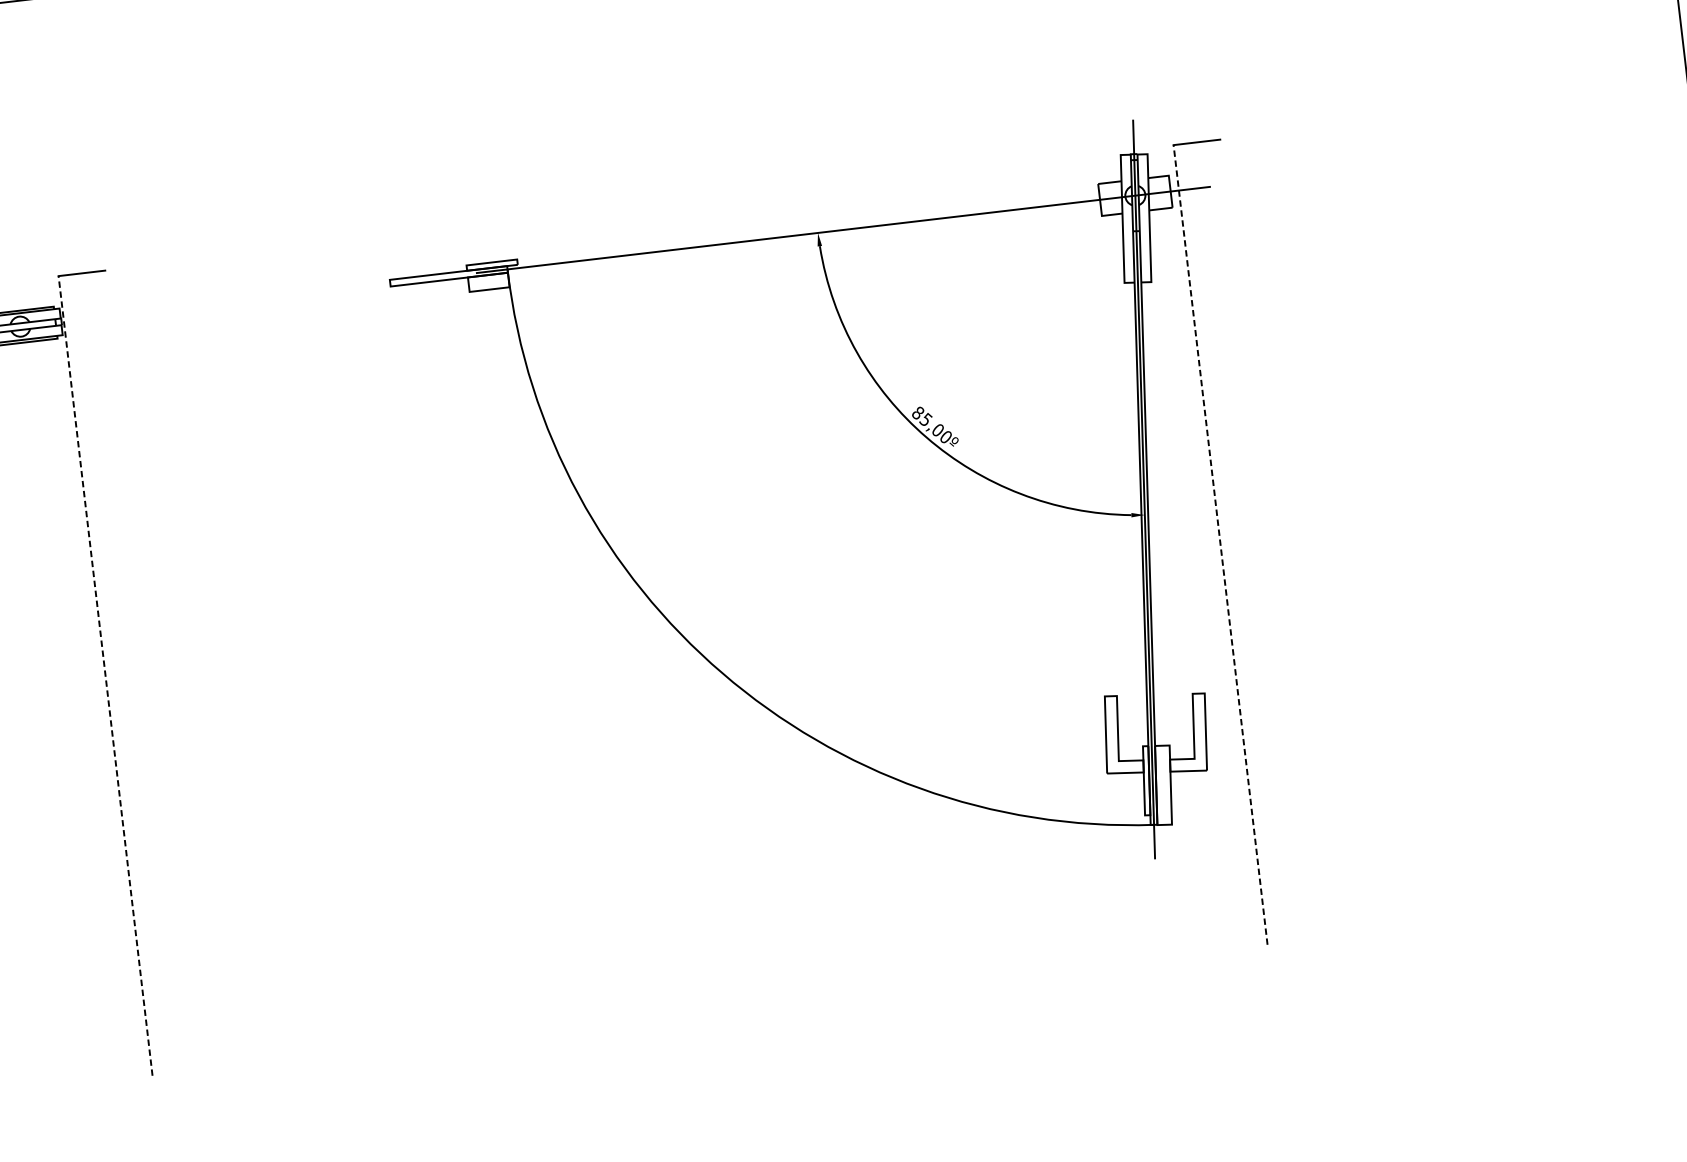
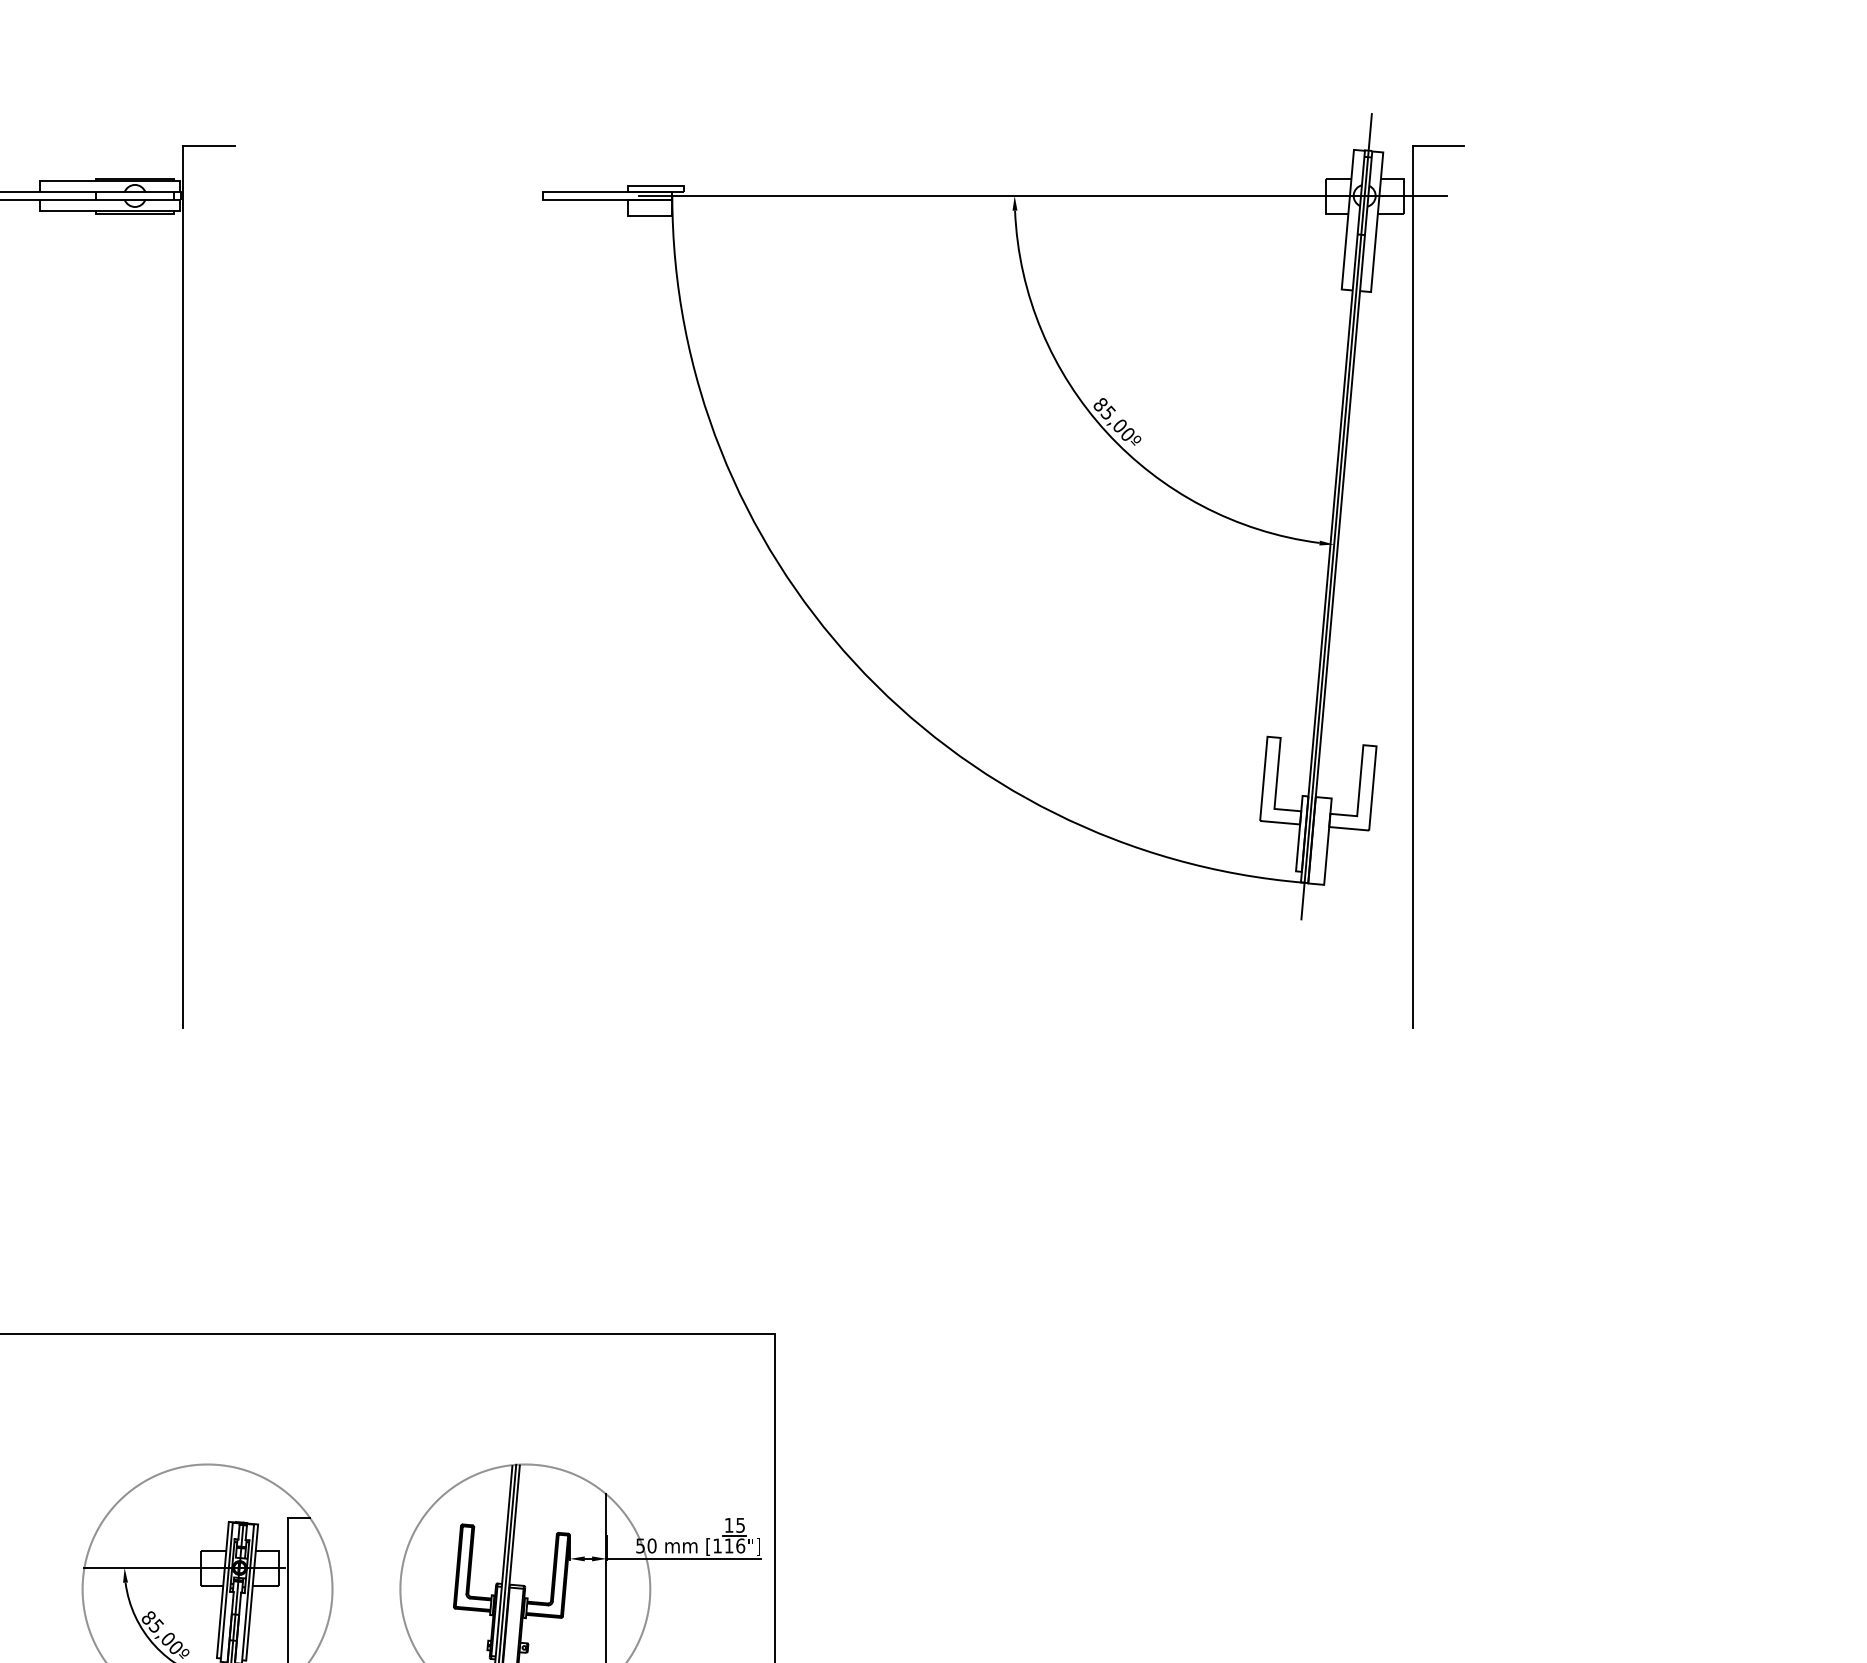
line: (1220, 544) -> (1412, 586), dashed -> solid
line: (105, 675) -> (183, 586), dashed -> solid

